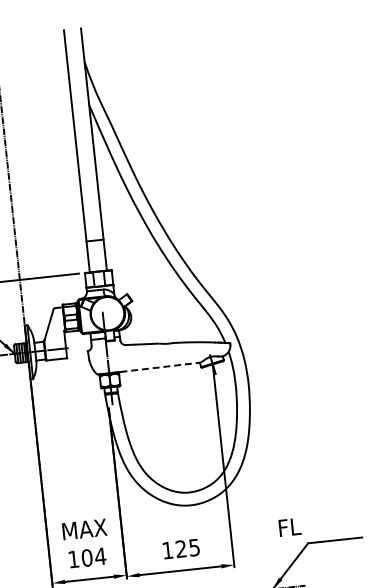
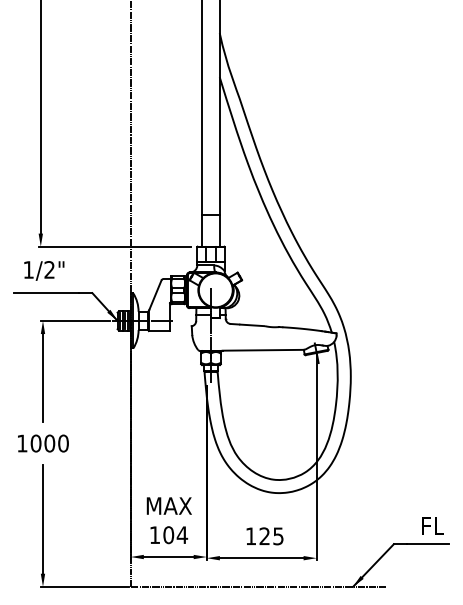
line: (160, 367) -> (263, 350), dashed -> solid
text: (289, 526) -> (432, 525), moved

